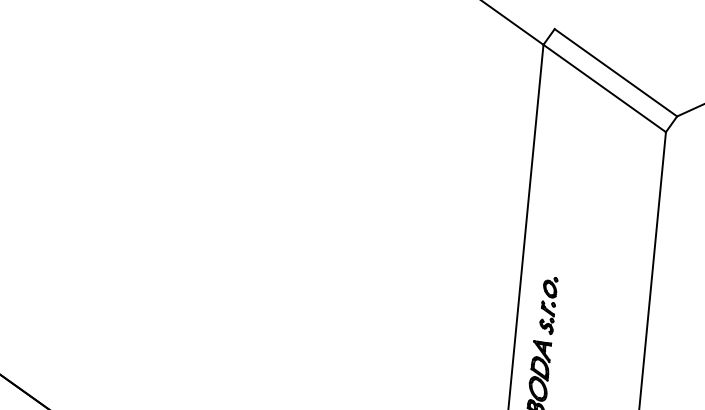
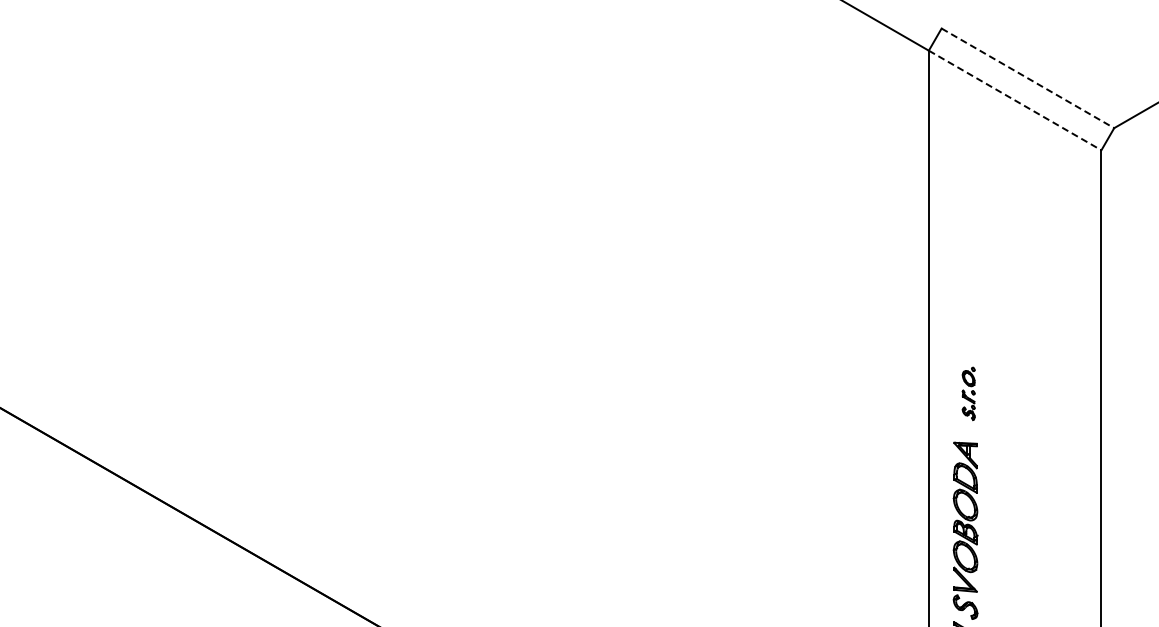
line: (615, 72) -> (1027, 78), solid -> dashed
line: (604, 88) -> (1015, 100), solid -> dashed
part: (548, 305) -> (968, 393), size x0.7

